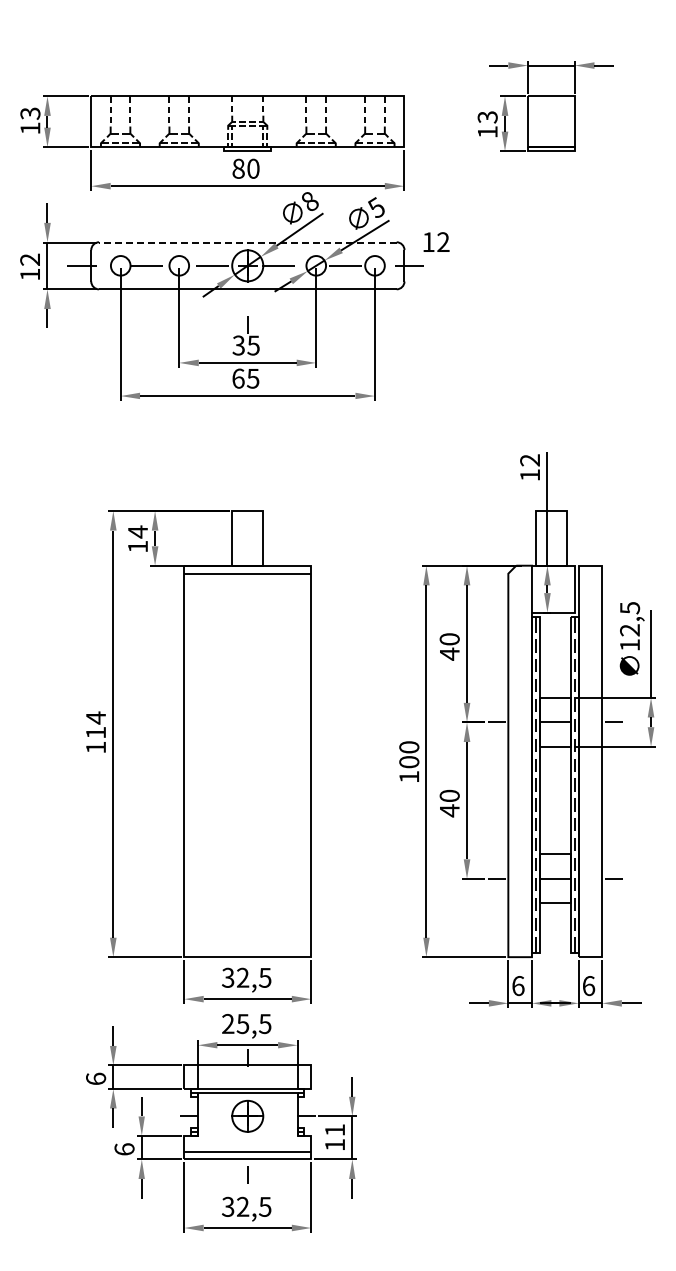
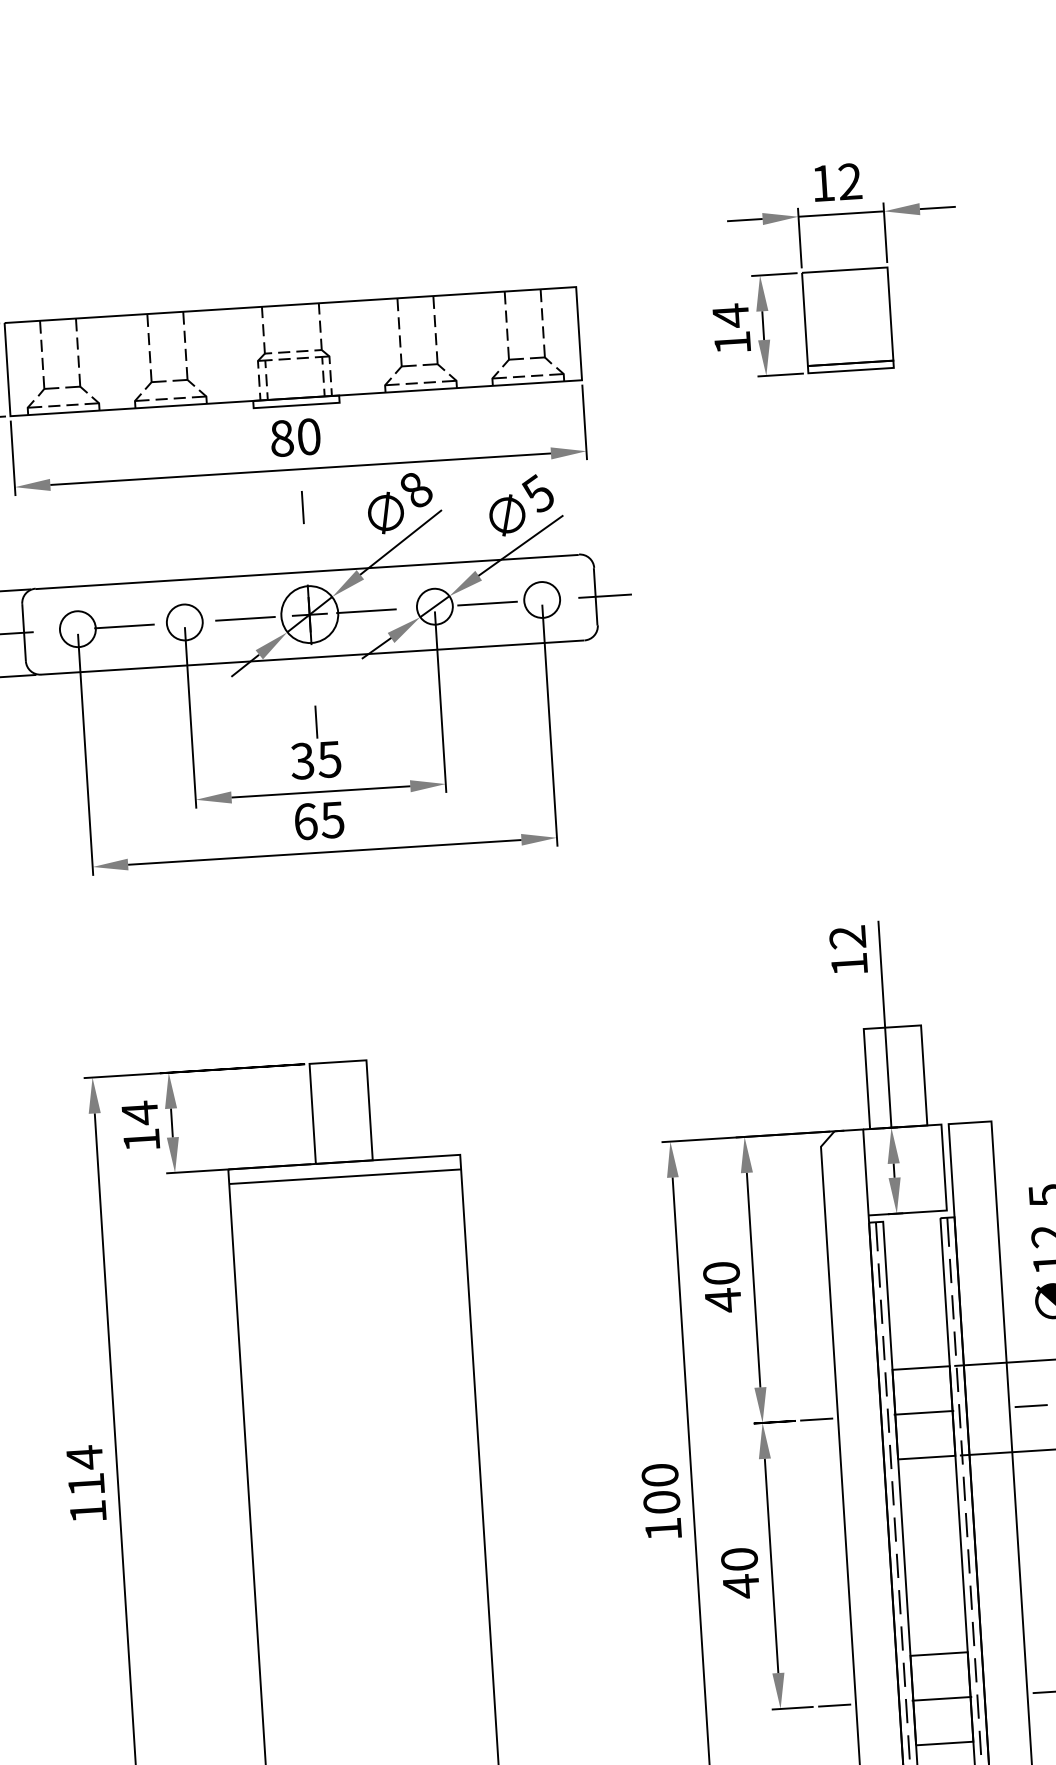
text: (487, 117) -> (730, 316), 13 -> 14
line: (247, 206) -> (302, 506), added
text: (436, 241) -> (837, 181), moved
line: (247, 242) -> (306, 572), dashed -> solid

